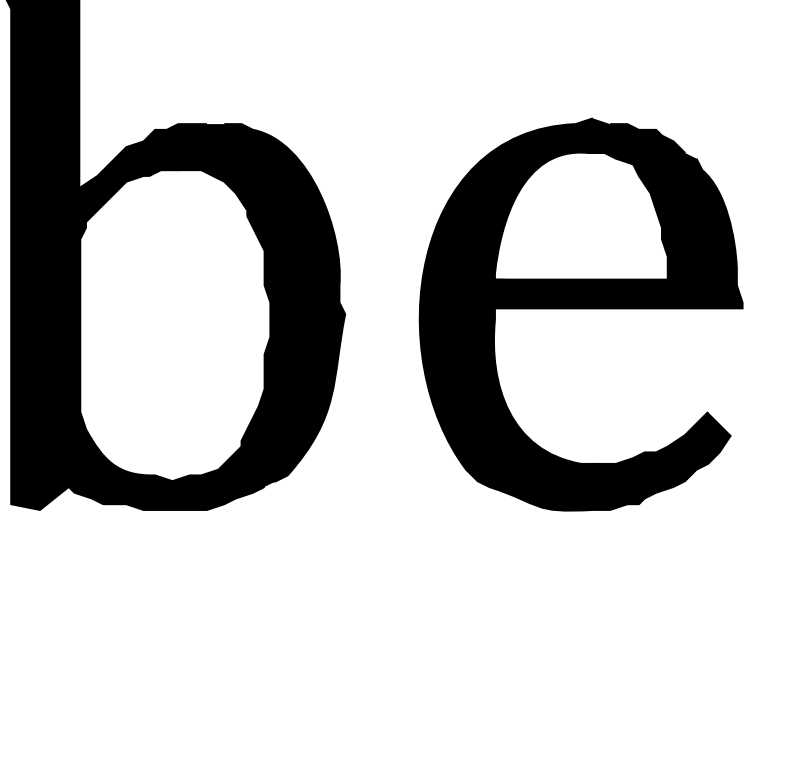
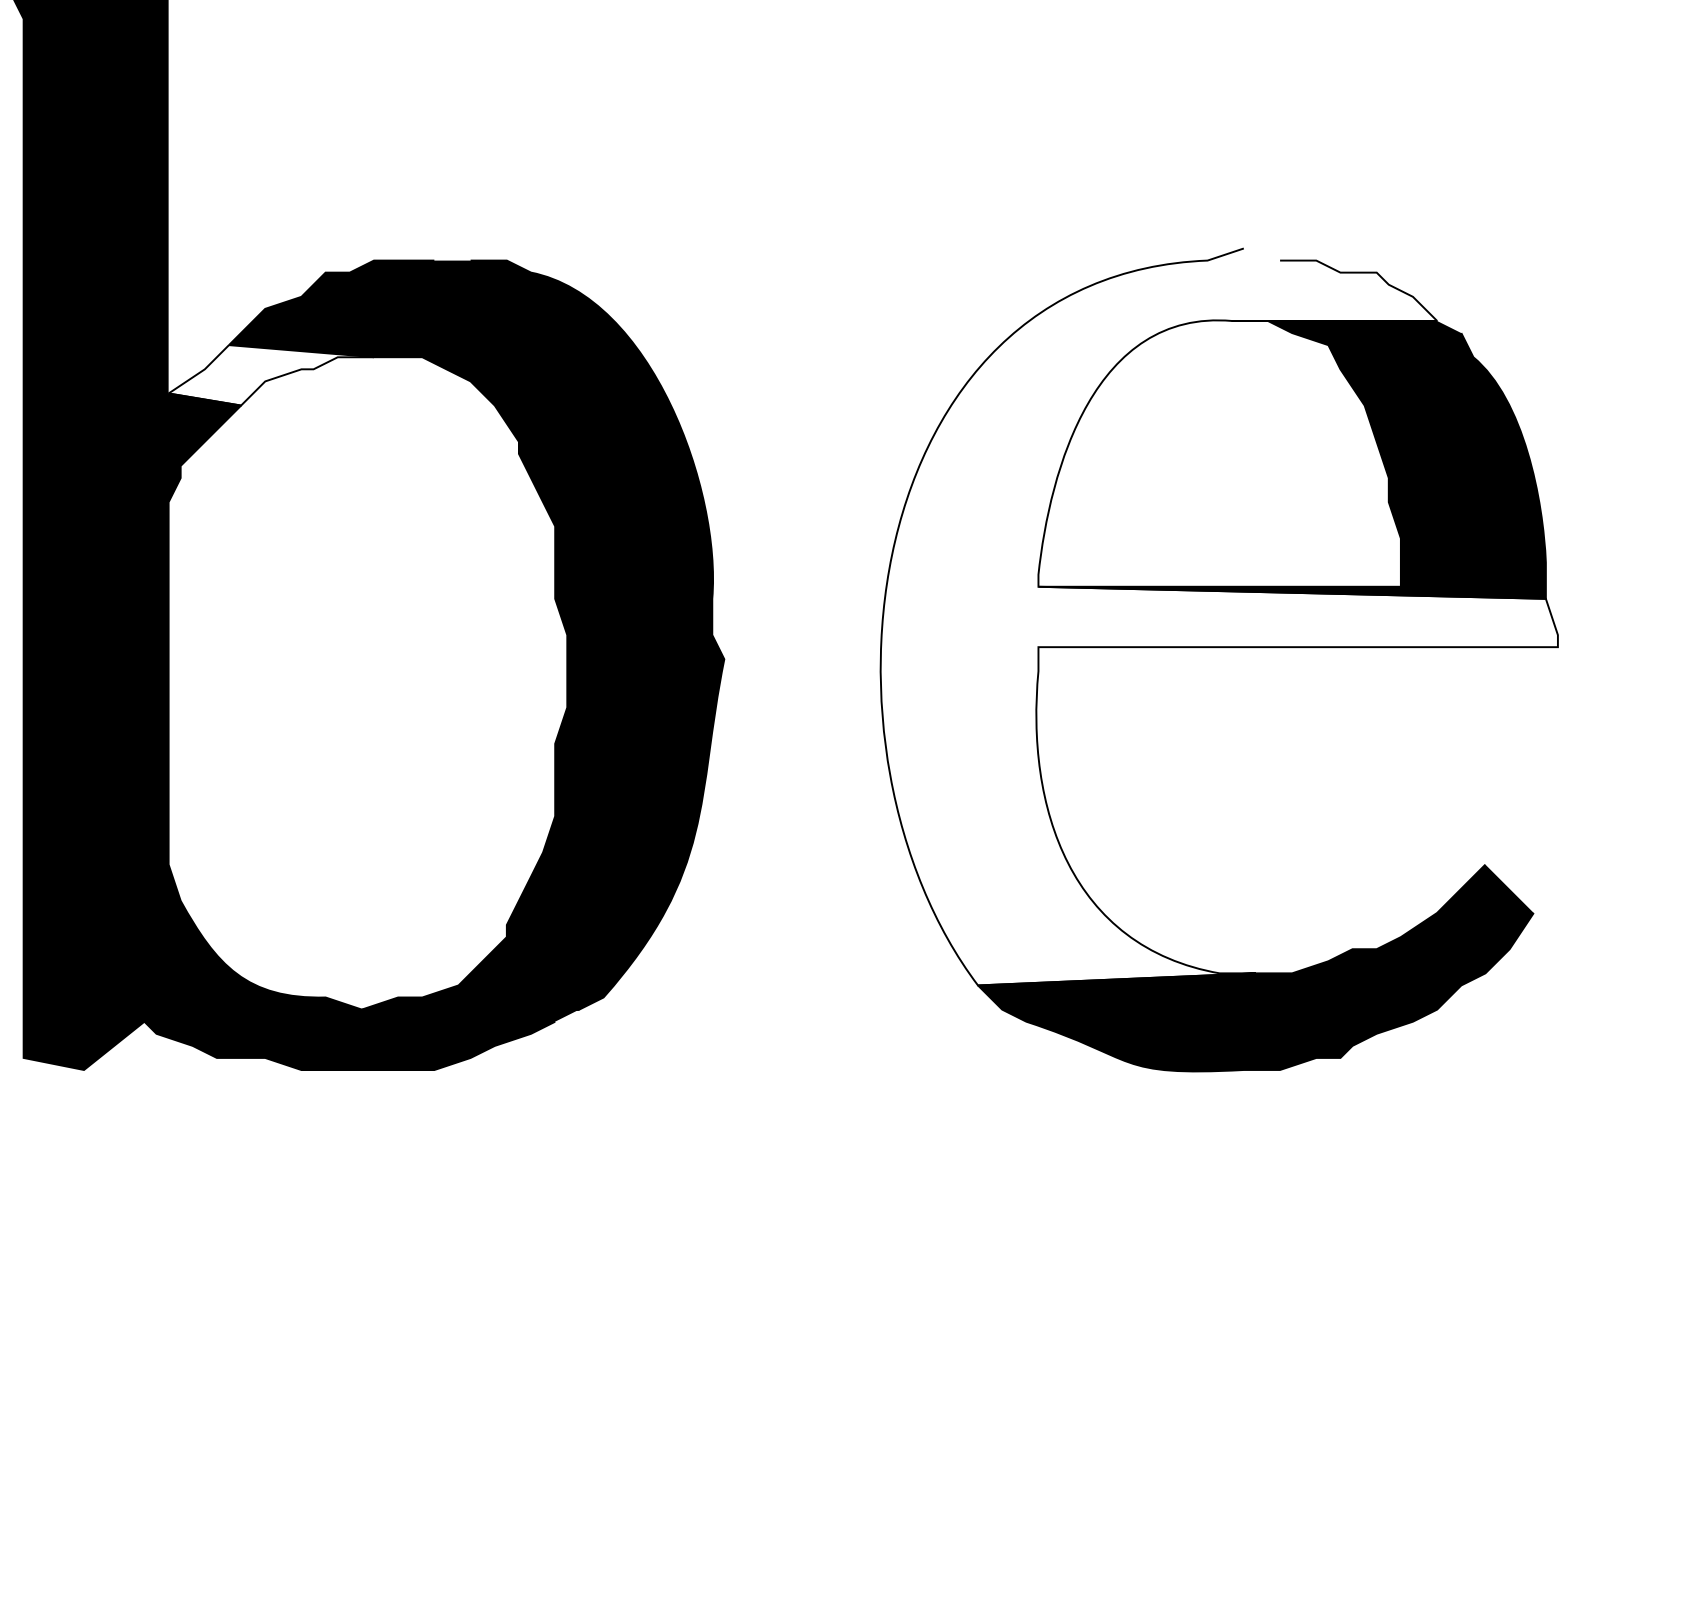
fill: (129, 178) -> (271, 374), removed
fill: (580, 293) -> (1217, 615), removed

